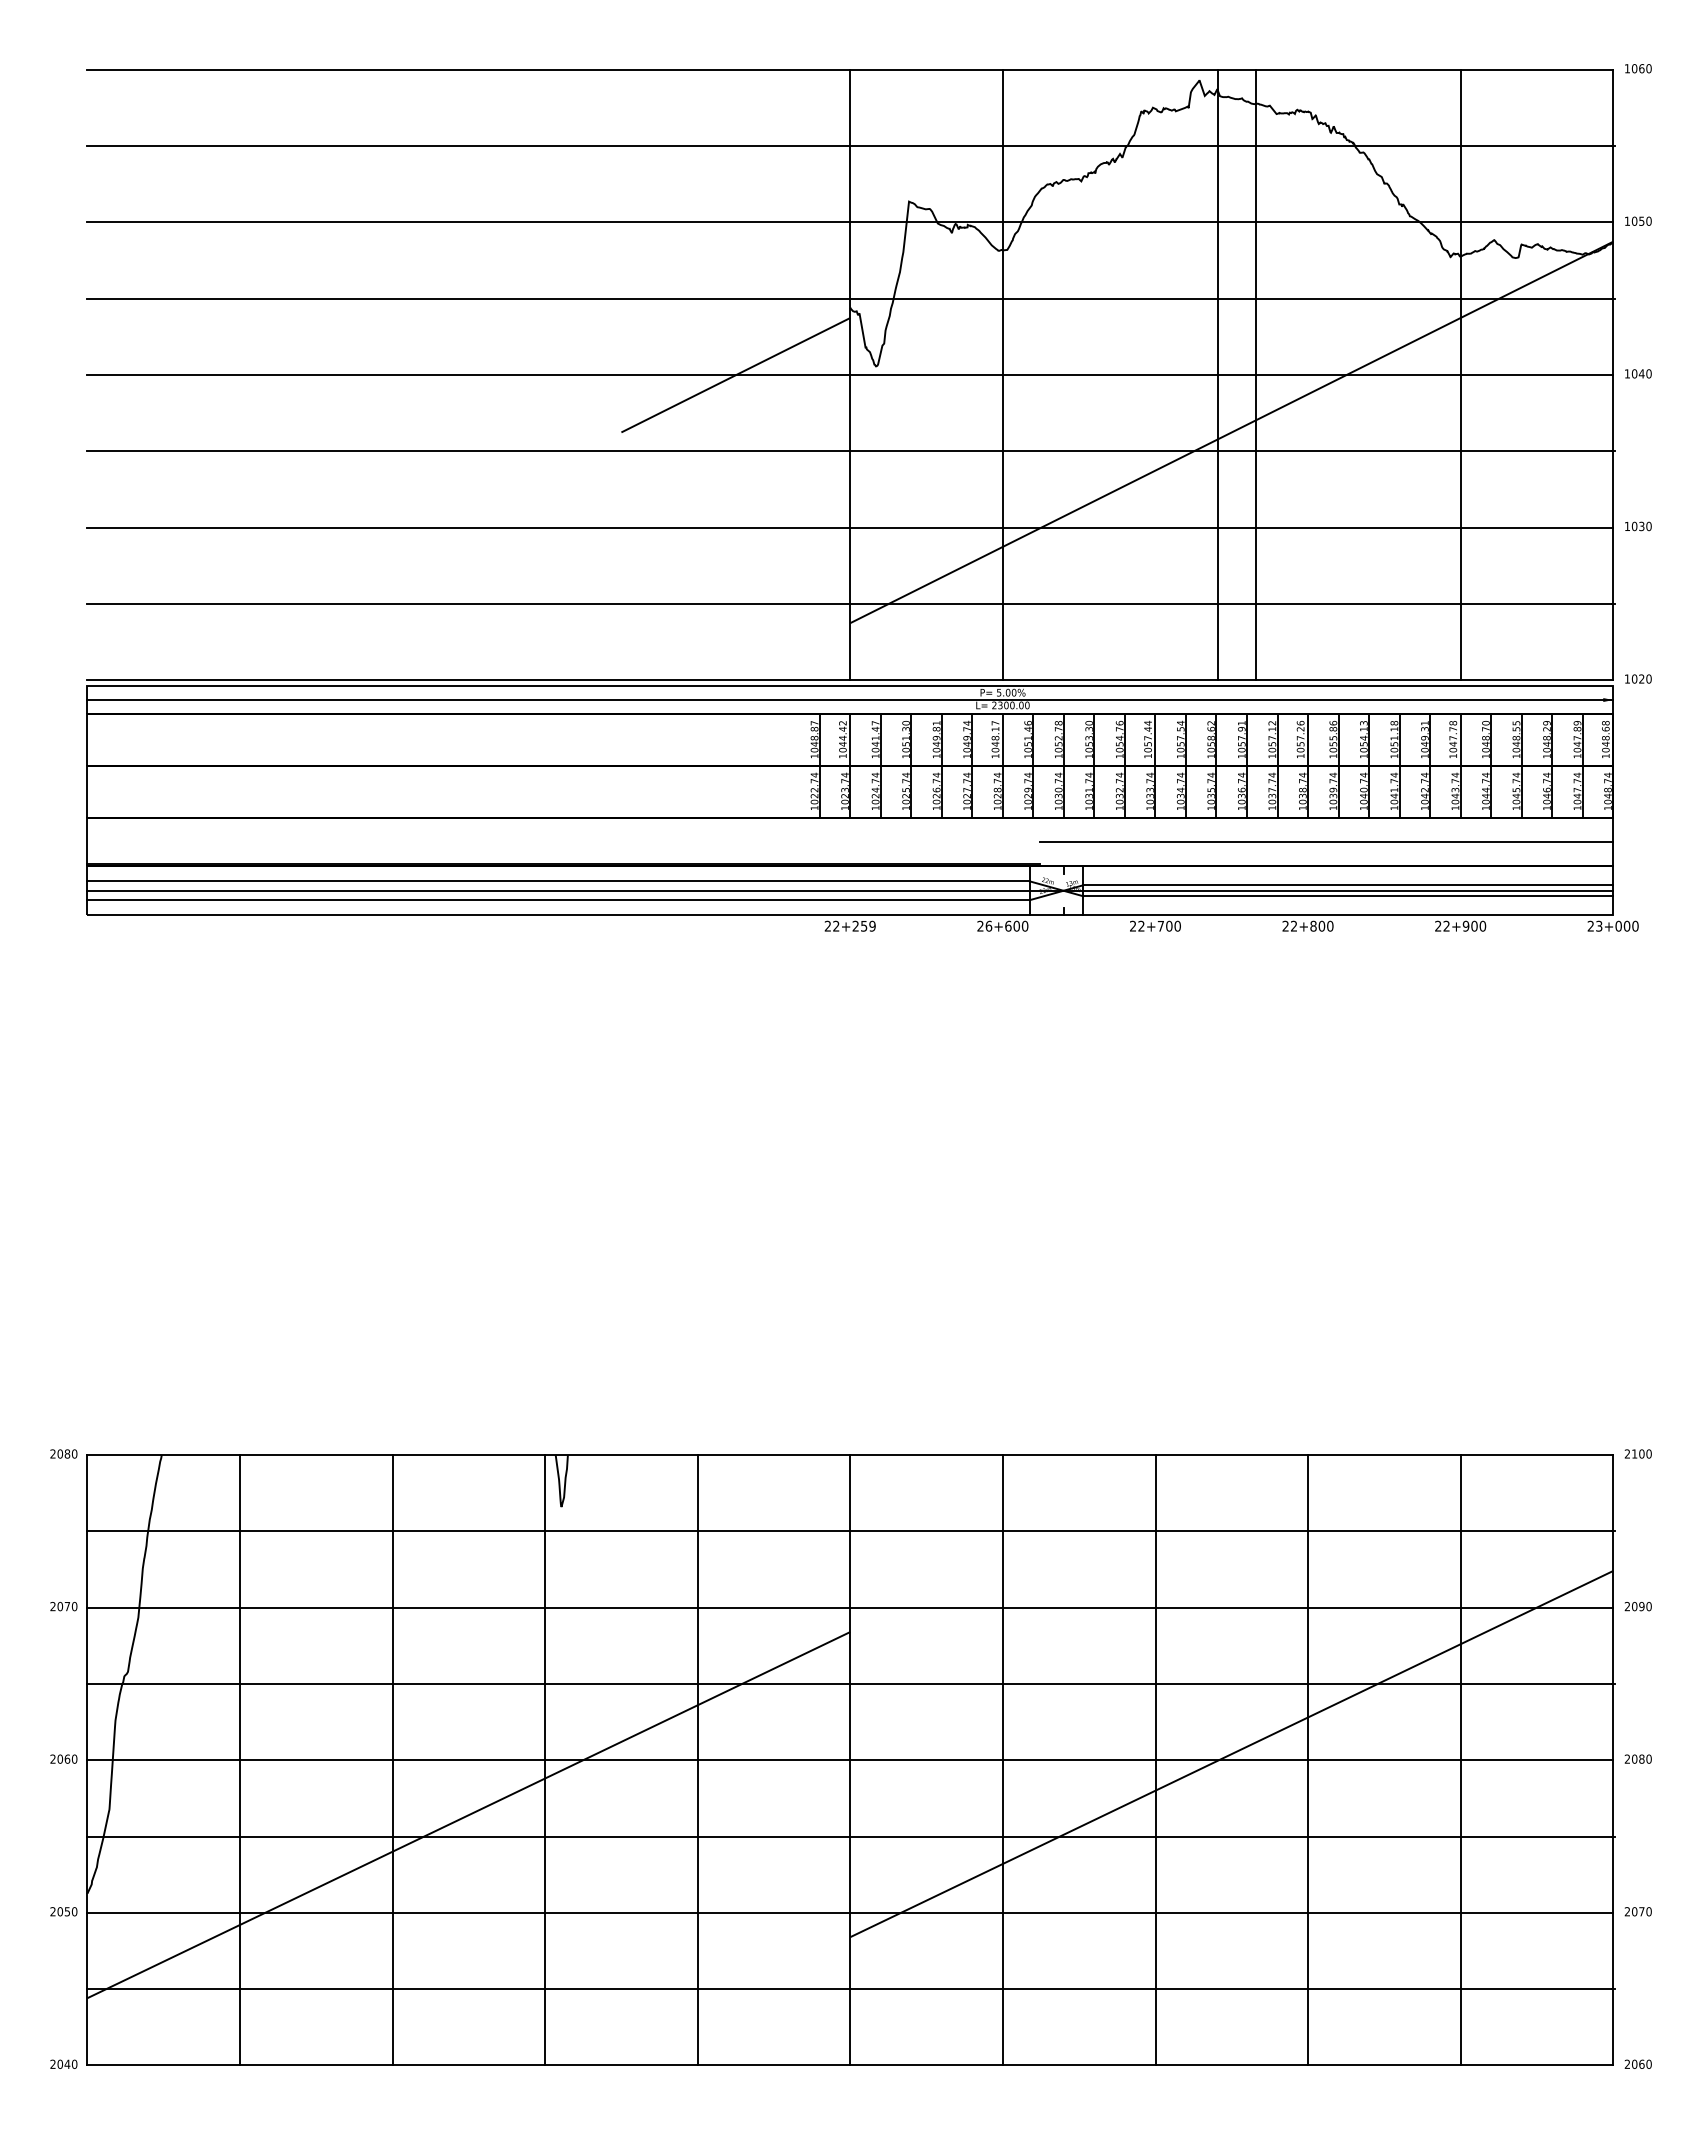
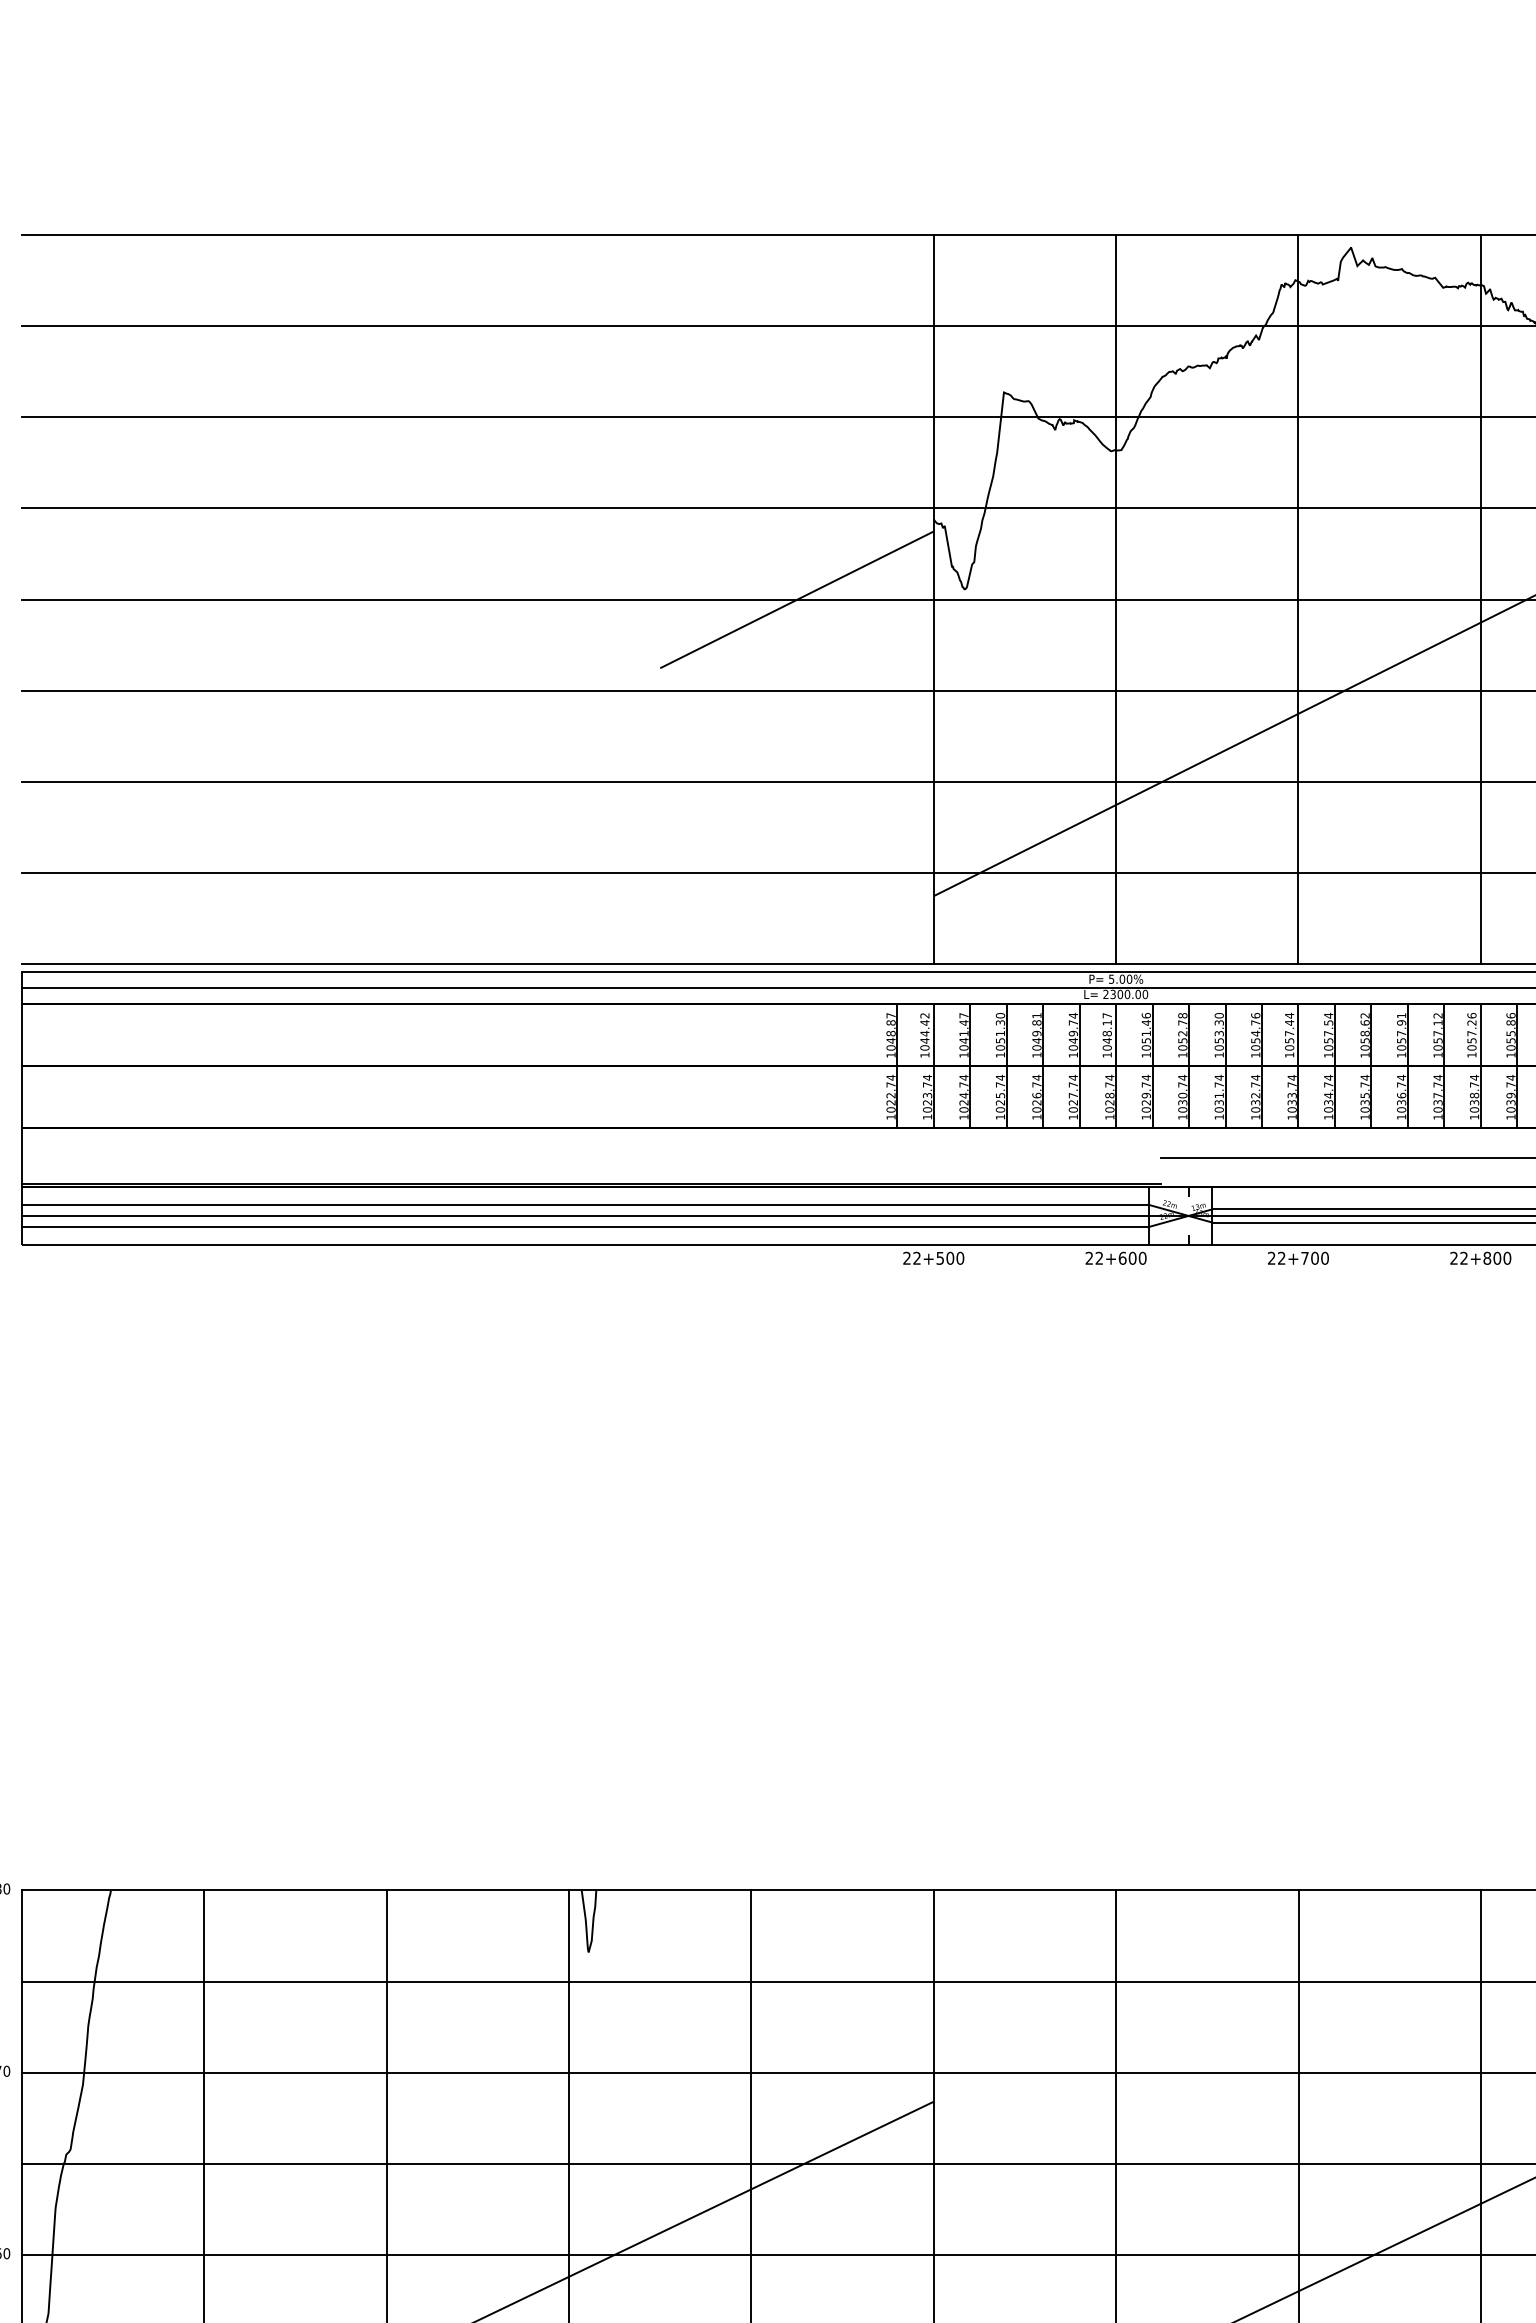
line: (1218, 374) -> (1298, 599), moved
line: (1256, 374) -> (1481, 599), moved
text: (863, 925) -> (949, 1257), 22+259 -> 22+500
text: (988, 925) -> (1098, 1257), 26+600 -> 22+600

